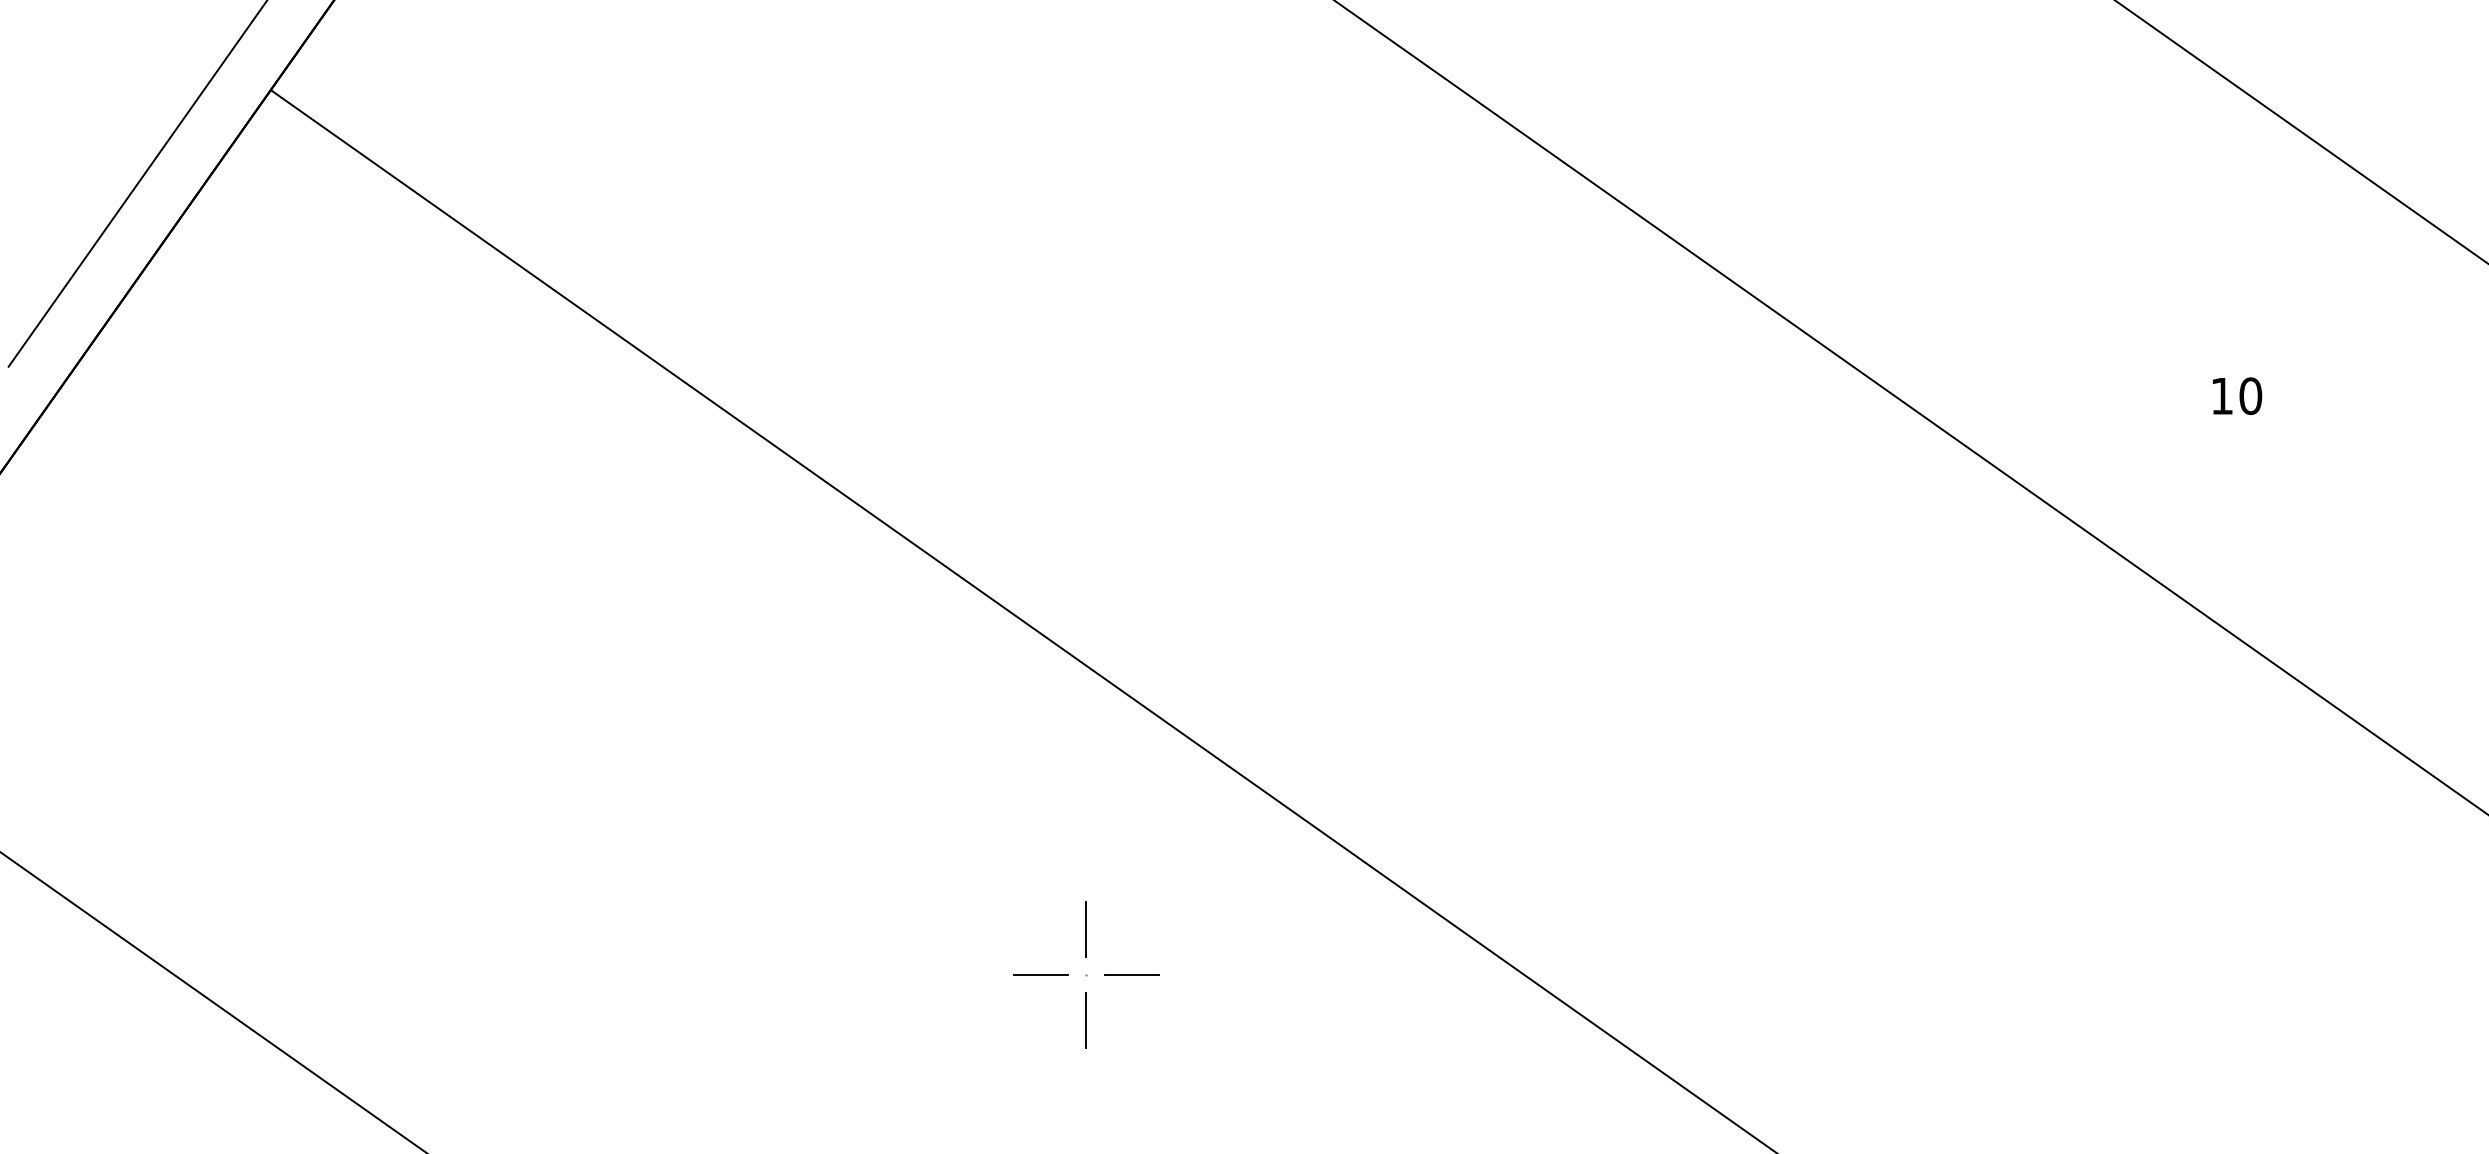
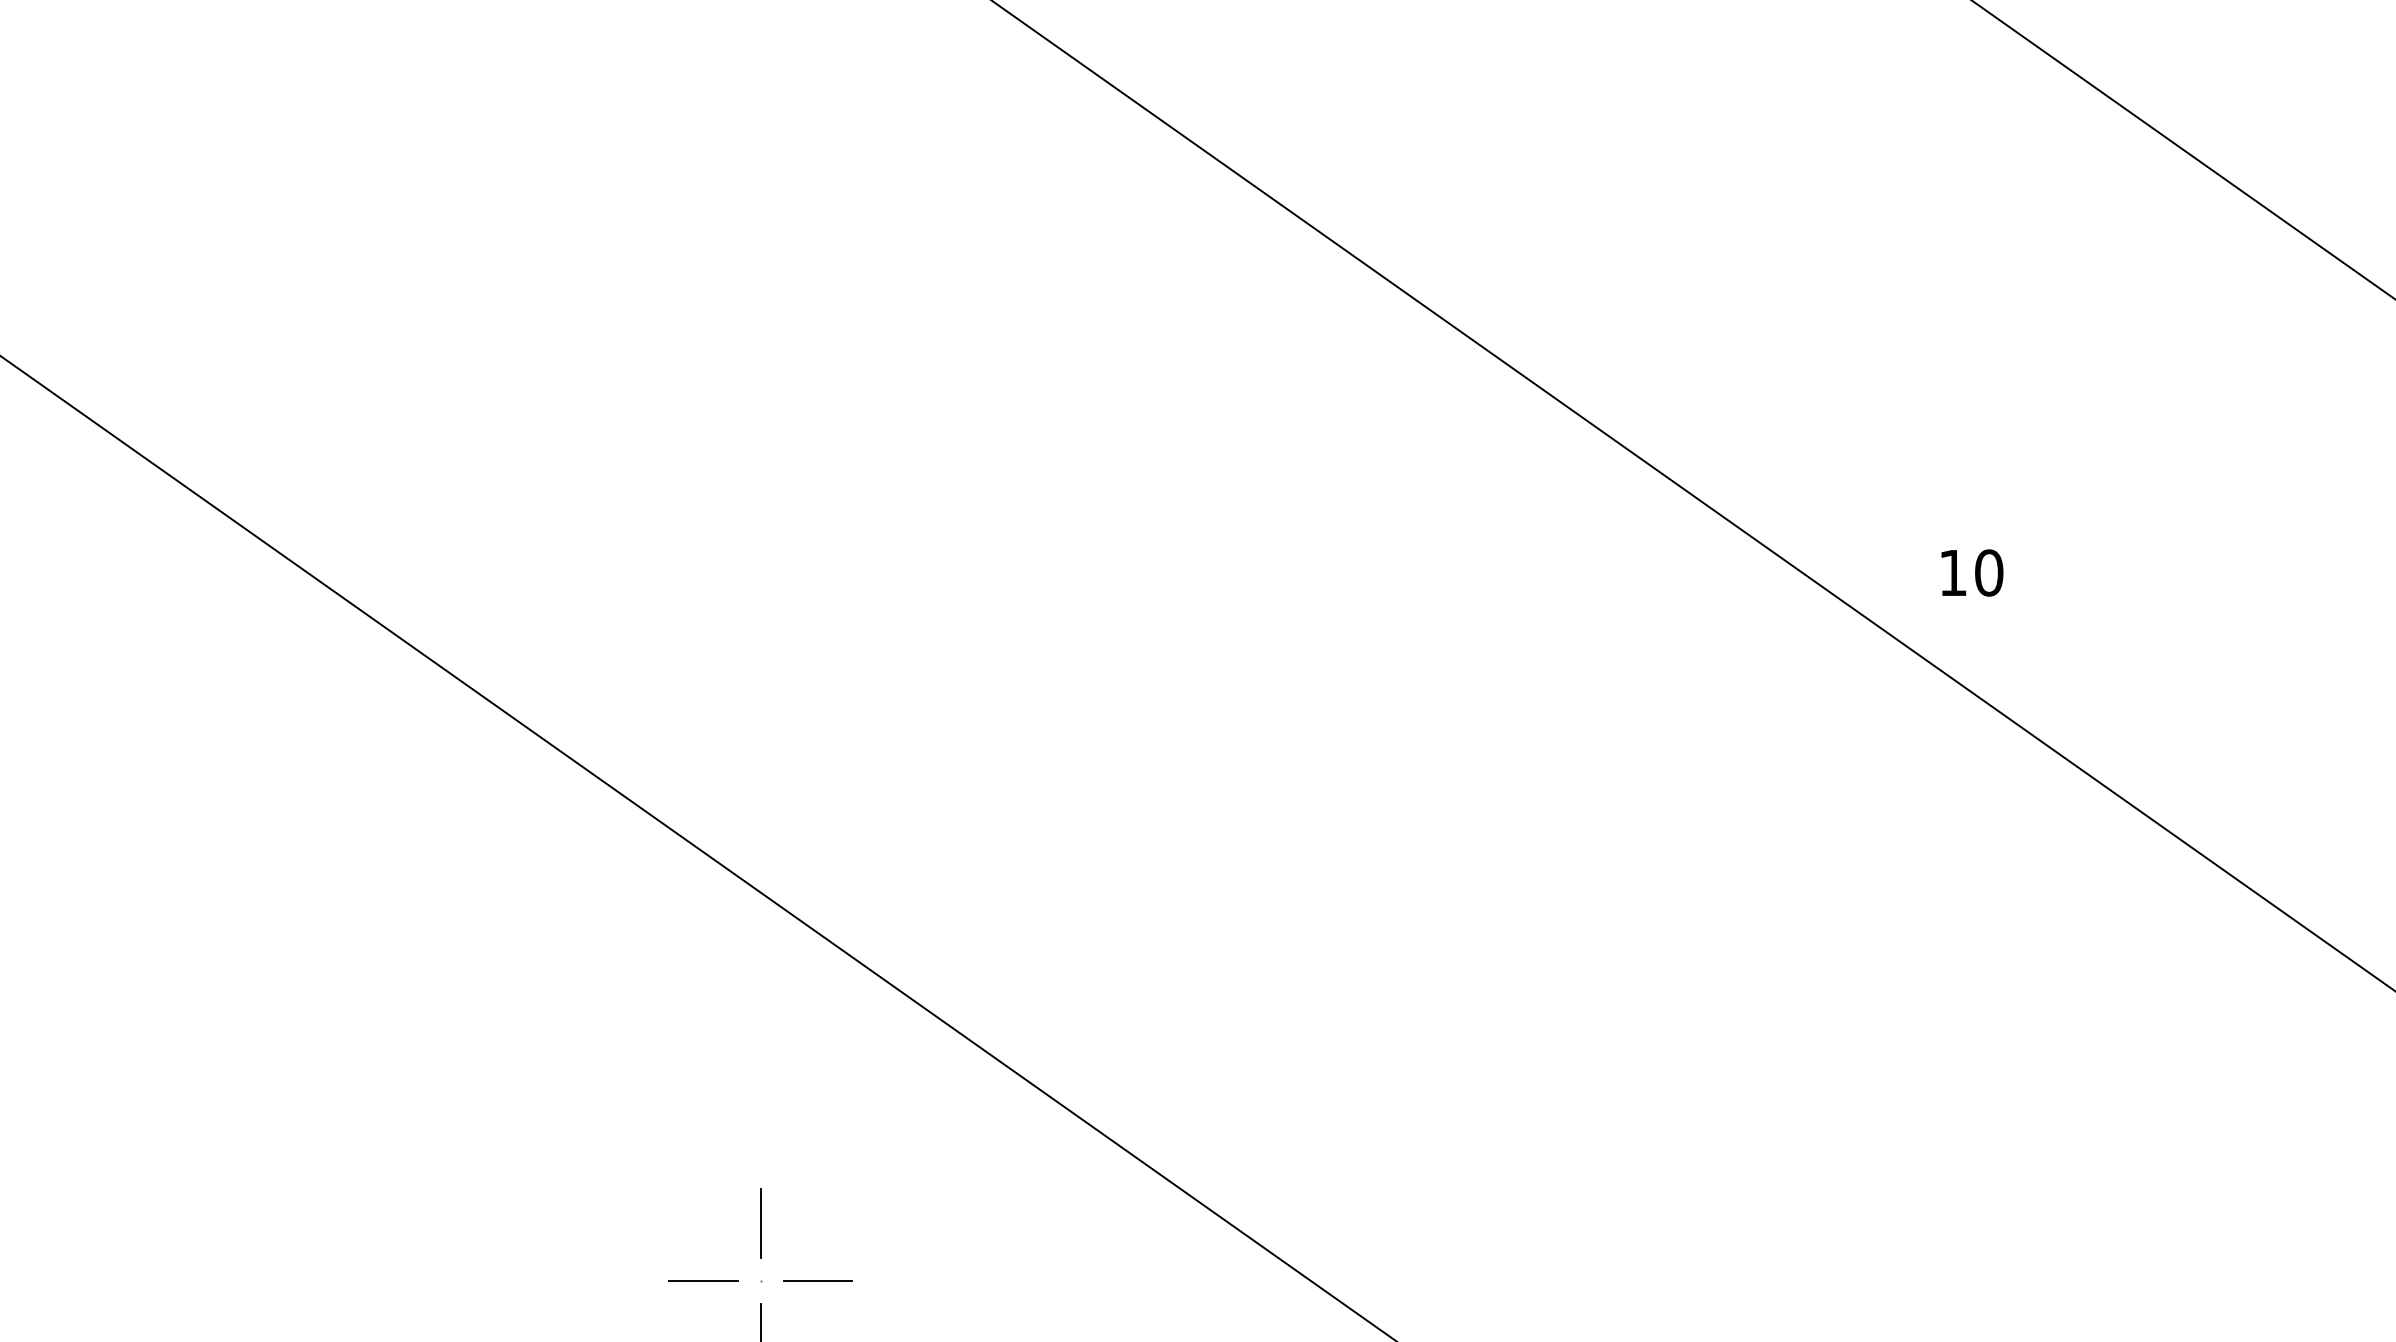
text: (2237, 395) -> (1972, 572), moved

